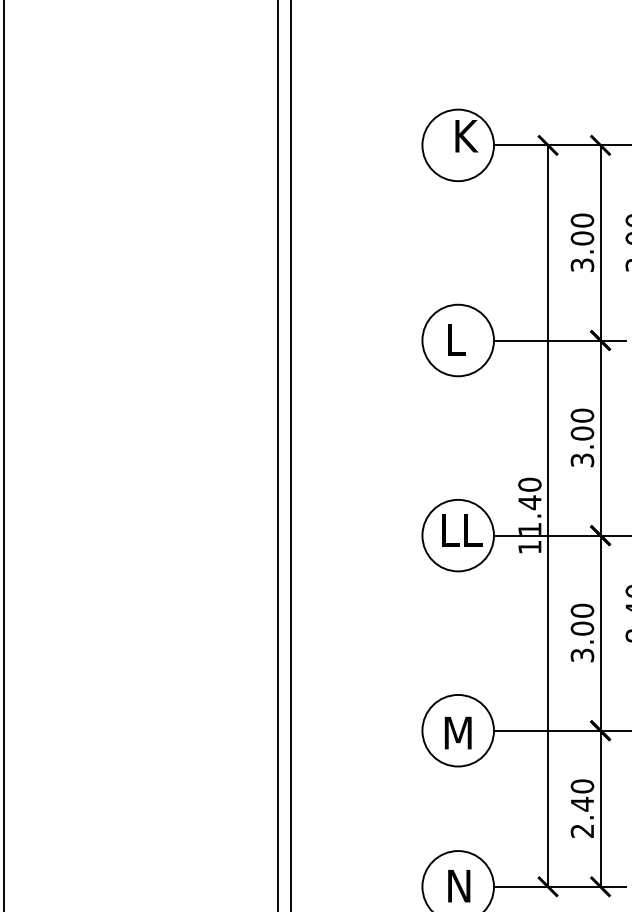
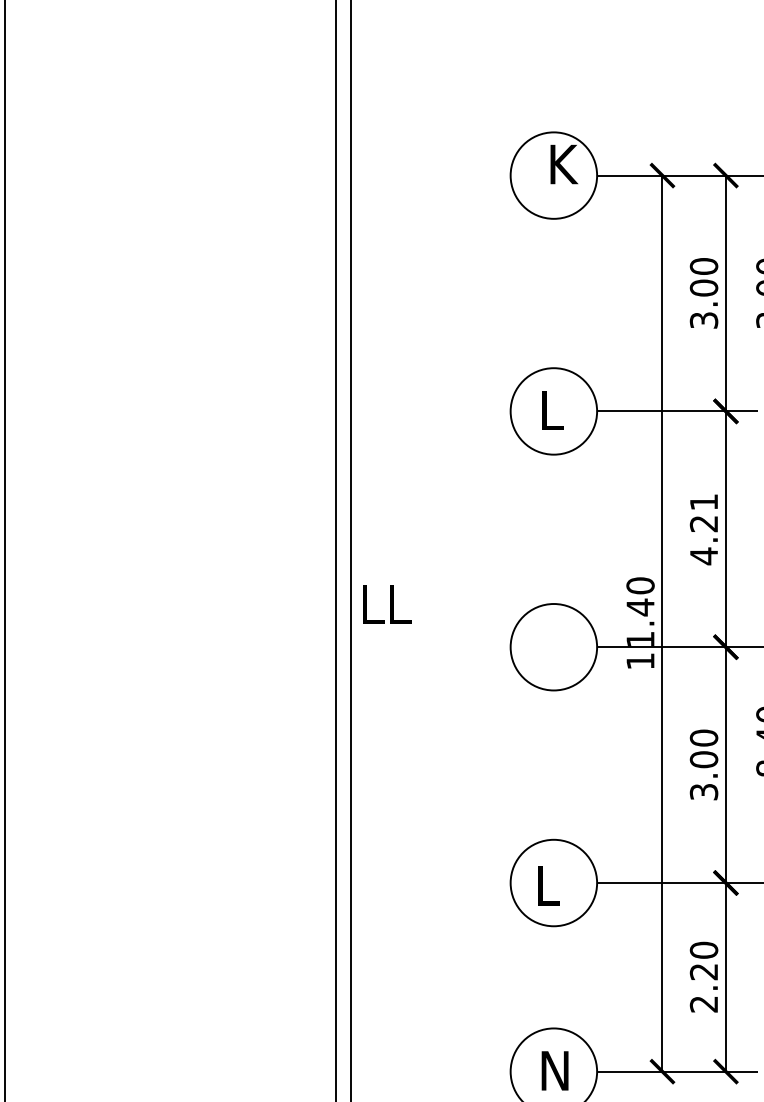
text: (582, 437) -> (704, 528), 3.00 -> 4.21
text: (462, 530) -> (387, 604), moved
text: (457, 732) -> (553, 885), M -> L
text: (581, 804) -> (702, 972), 2.40 -> 2.20

